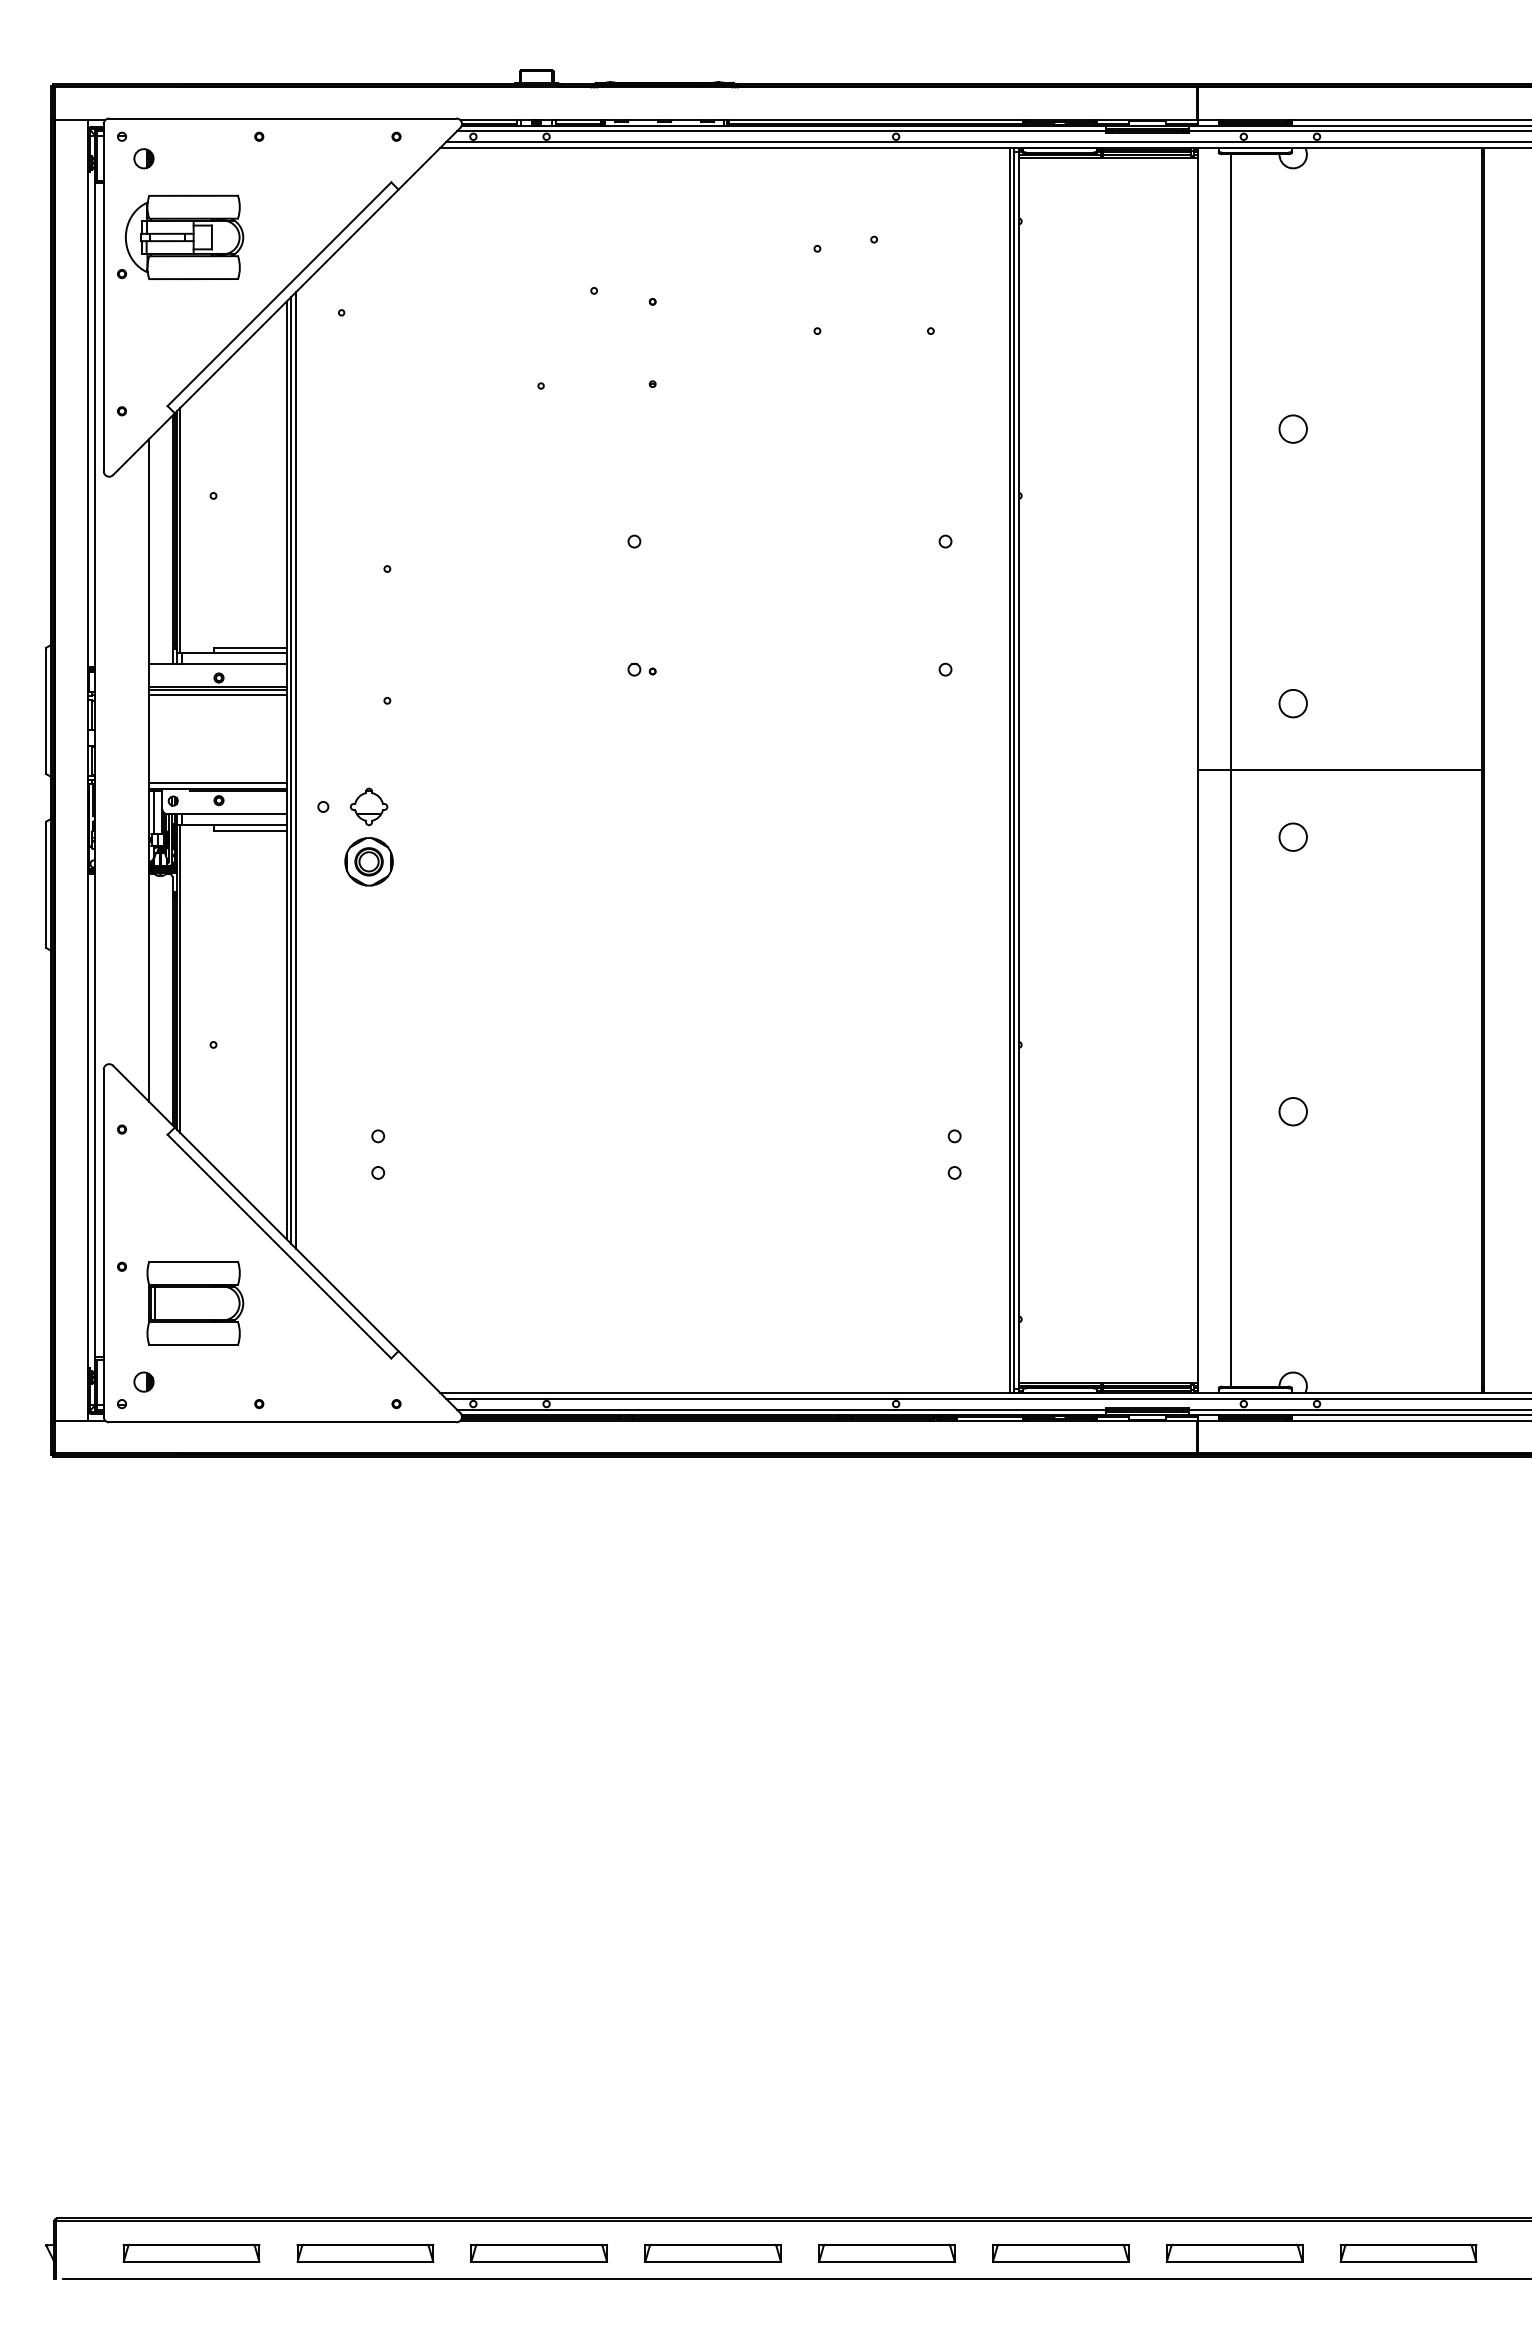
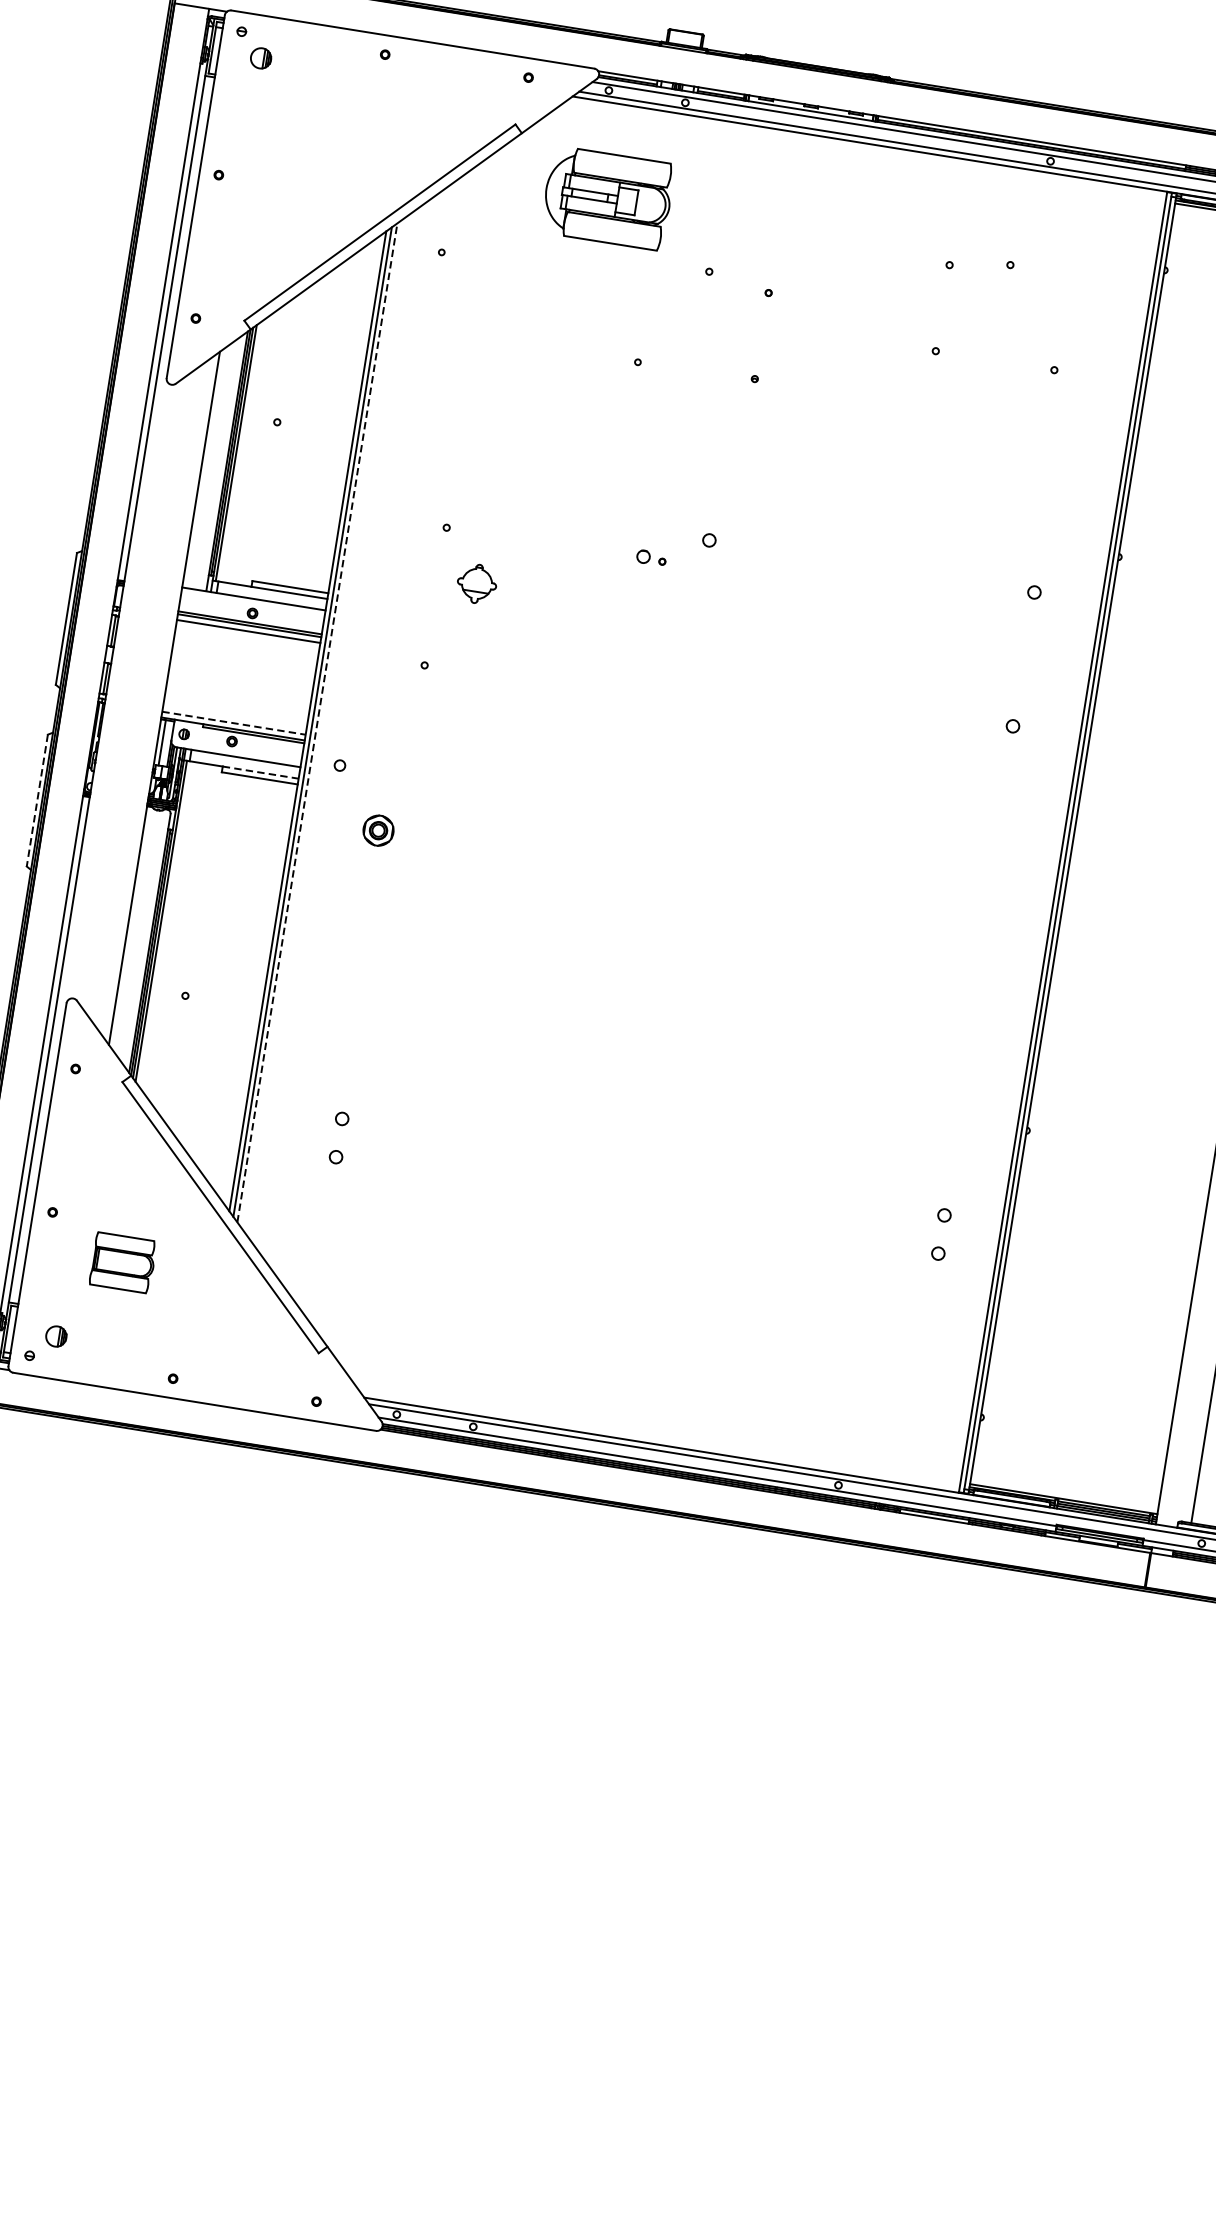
part: (184, 236) -> (608, 197), moved
part: (641, 669) -> (650, 557), moved
line: (295, 769) -> (317, 721), solid -> dashed
line: (218, 783) -> (234, 723), solid -> dashed
part: (368, 806) -> (476, 583), moved
line: (250, 825) -> (260, 772), solid -> dashed
part: (368, 861) -> (378, 830), size x0.6
line: (46, 885) -> (37, 801), solid -> dashed
part: (195, 1303) -> (123, 1263), size x0.6

